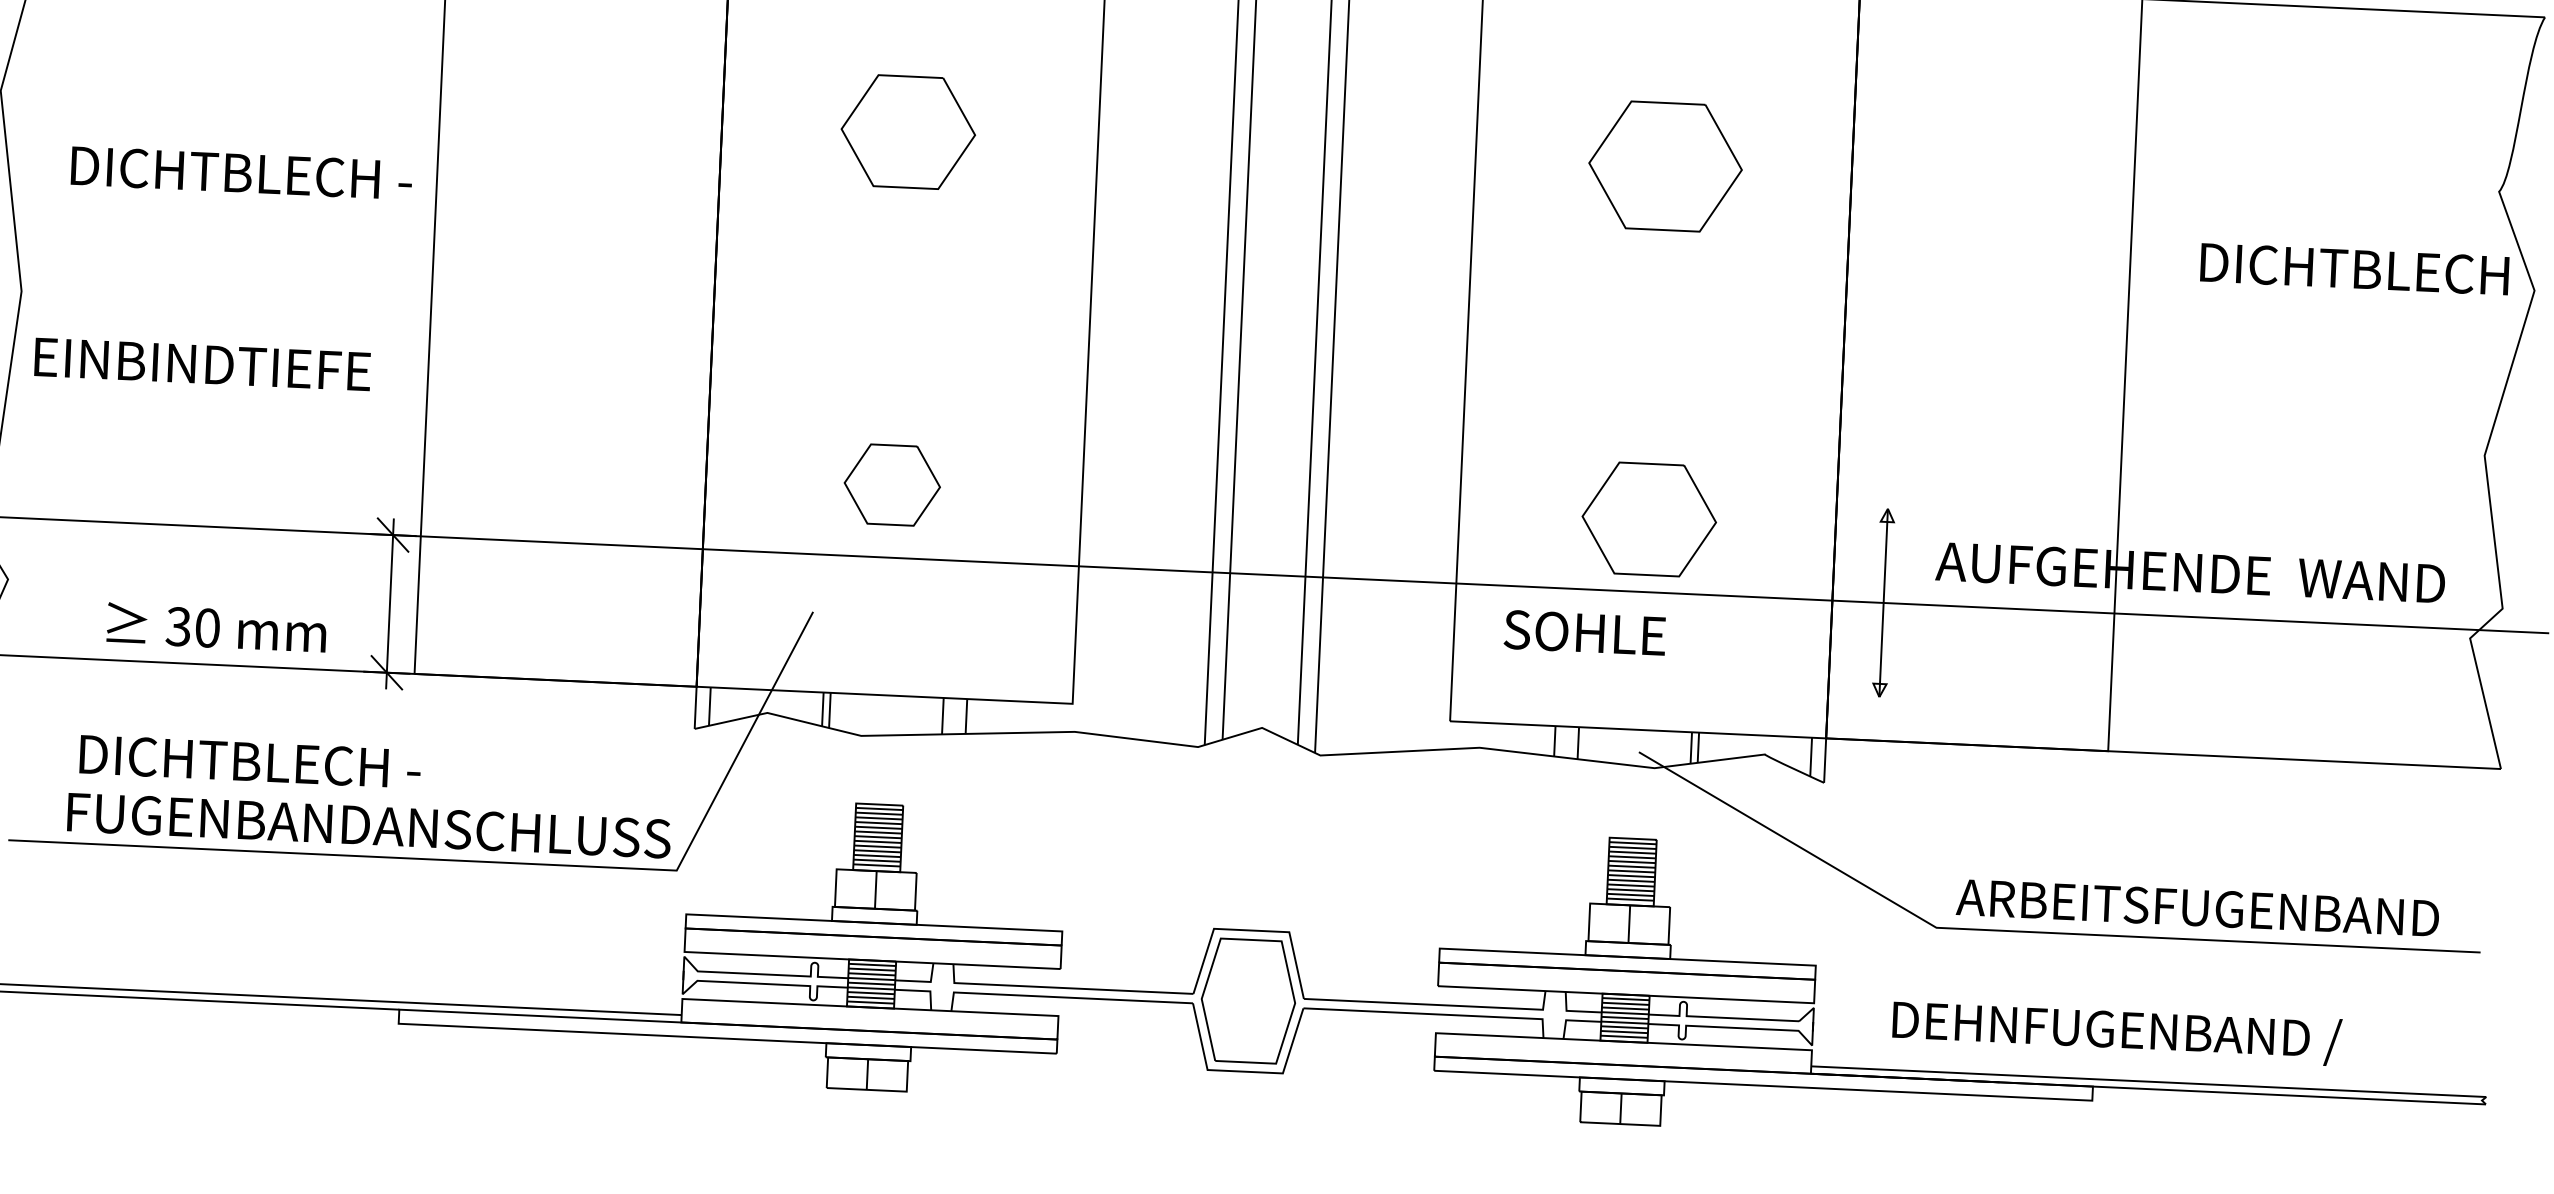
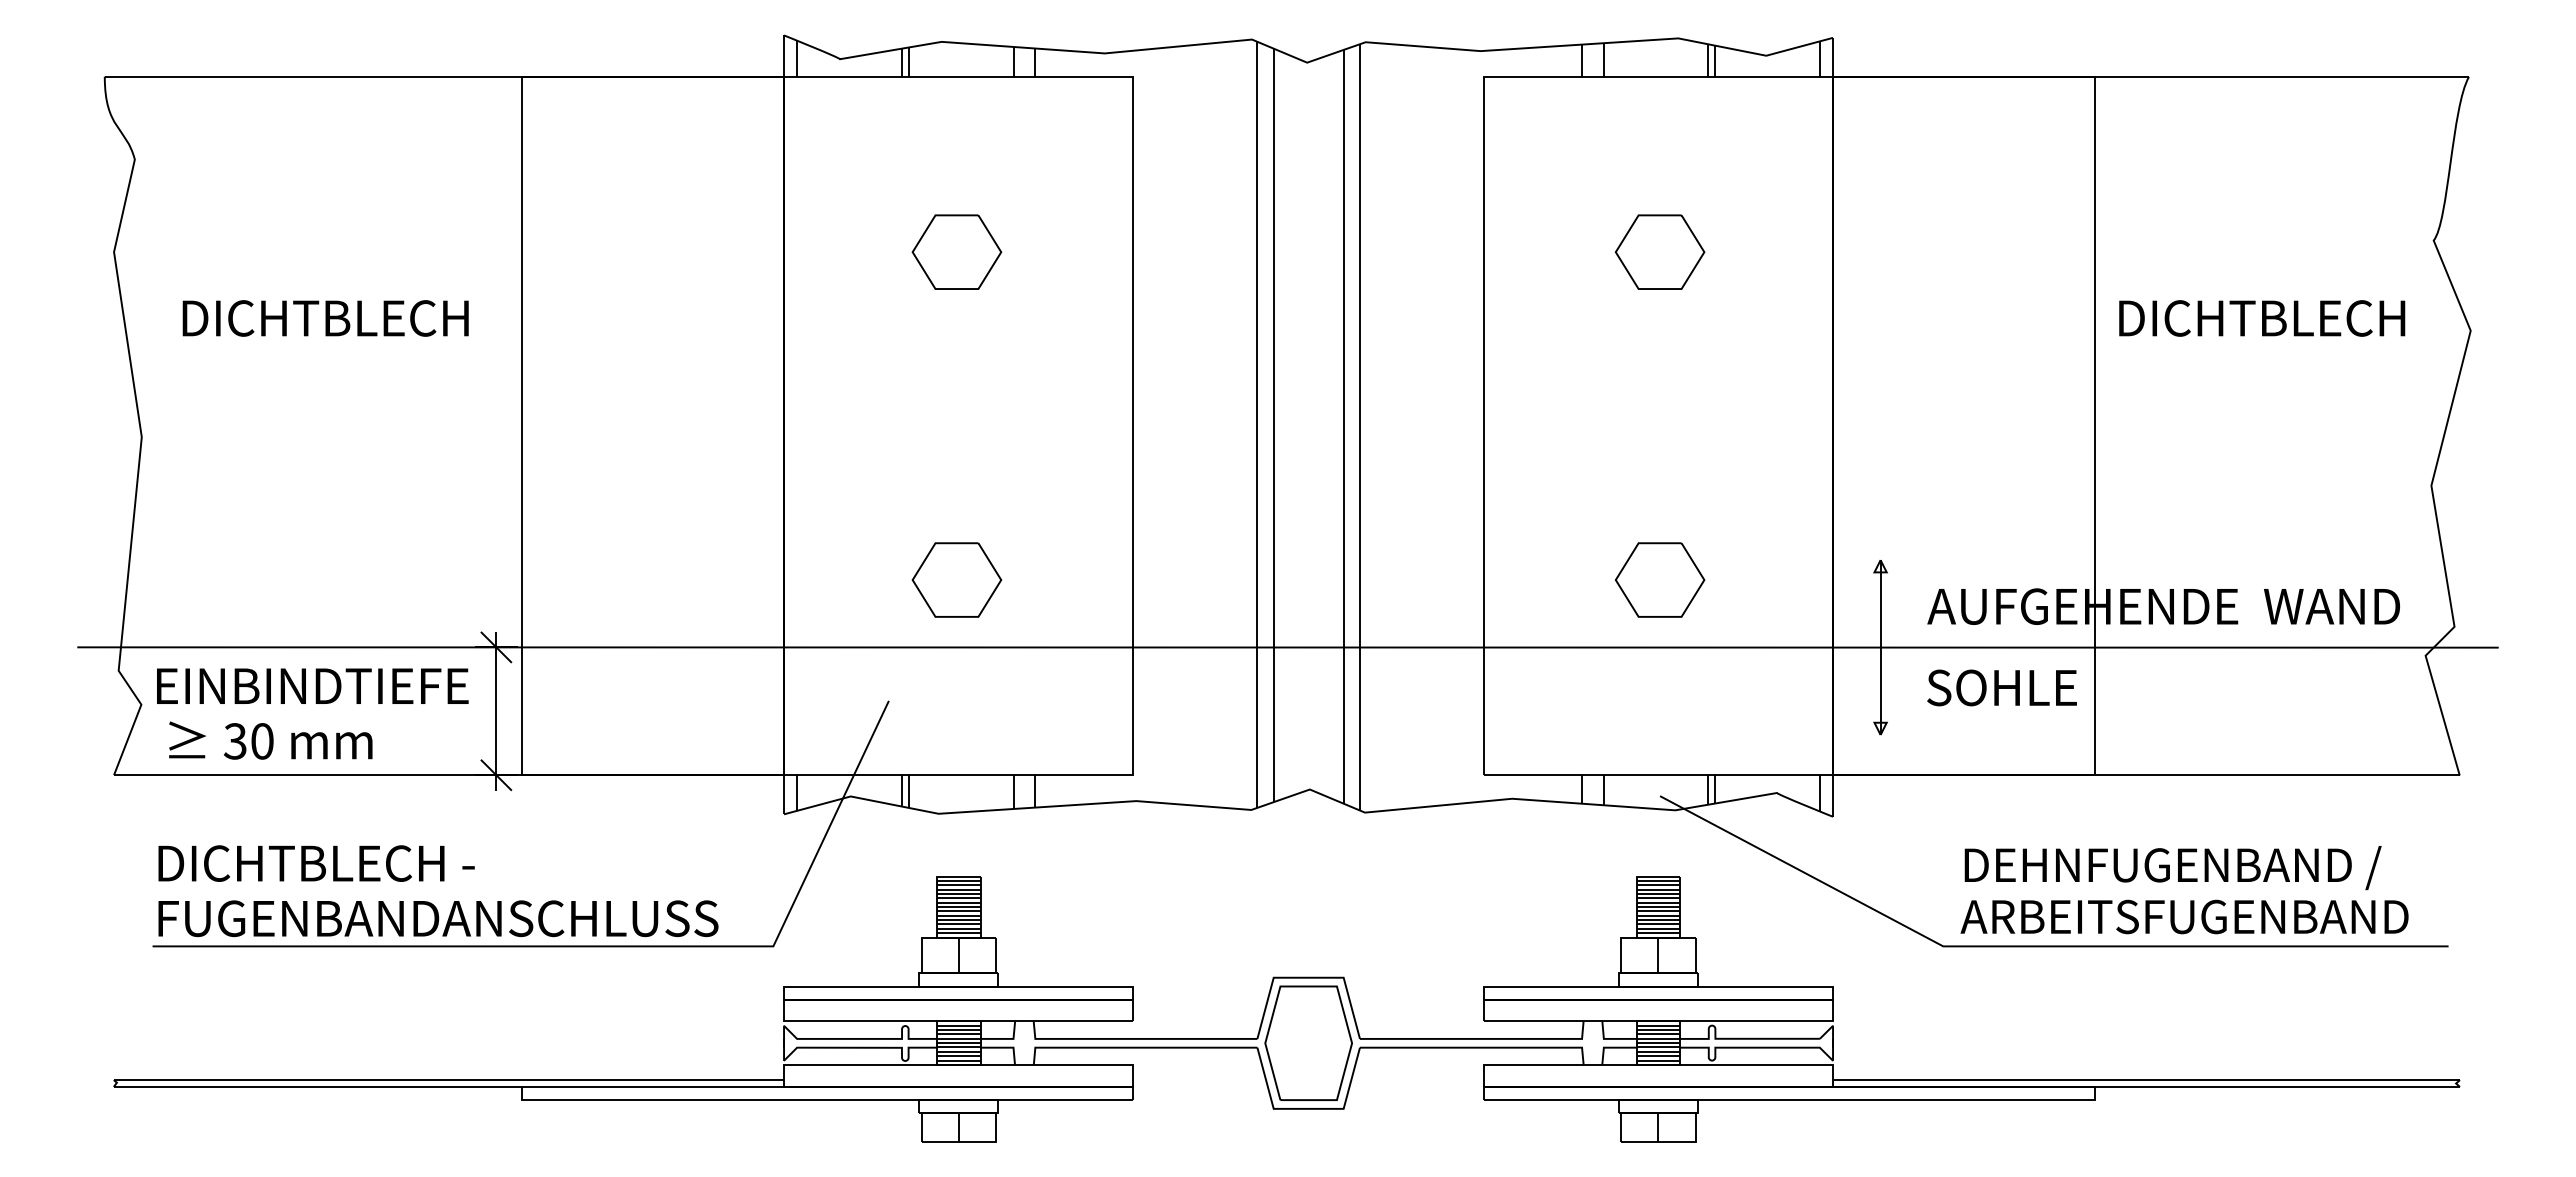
part: (907, 131) -> (956, 251), size x0.71
part: (1664, 165) -> (1659, 251), size x0.62
text: (404, 185) -> (492, 322), DICHTBLECH - -> DICHTBLECH
text: (2355, 269) -> (2262, 318), moved
text: (202, 363) -> (312, 685), moved
part: (1649, 518) -> (1660, 579), size x0.71
text: (216, 627) -> (270, 740), moved
text: (1584, 632) -> (2001, 687), moved
text: (250, 761) -> (316, 863), moved
text: (369, 825) -> (438, 918), moved
text: (2116, 1033) -> (2172, 868), moved

